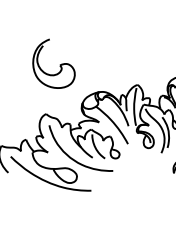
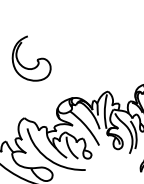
part: (59, 64) -> (36, 59), moved

